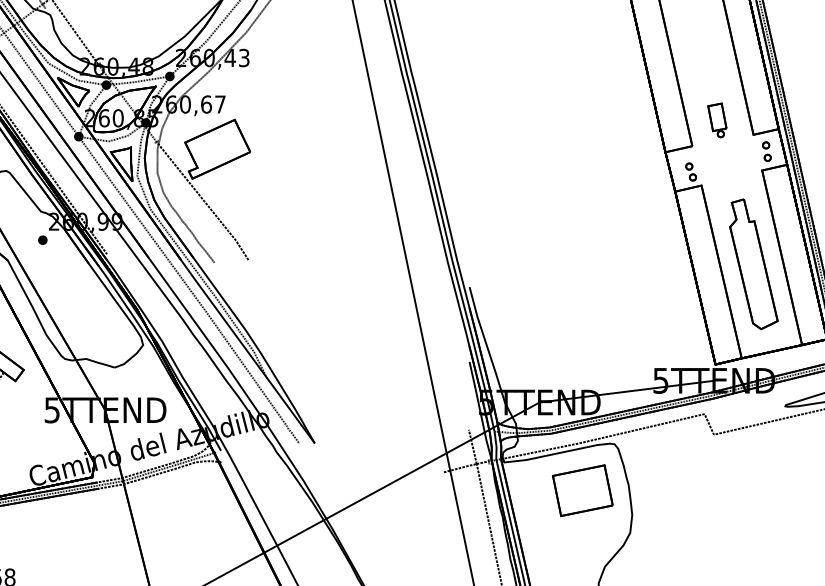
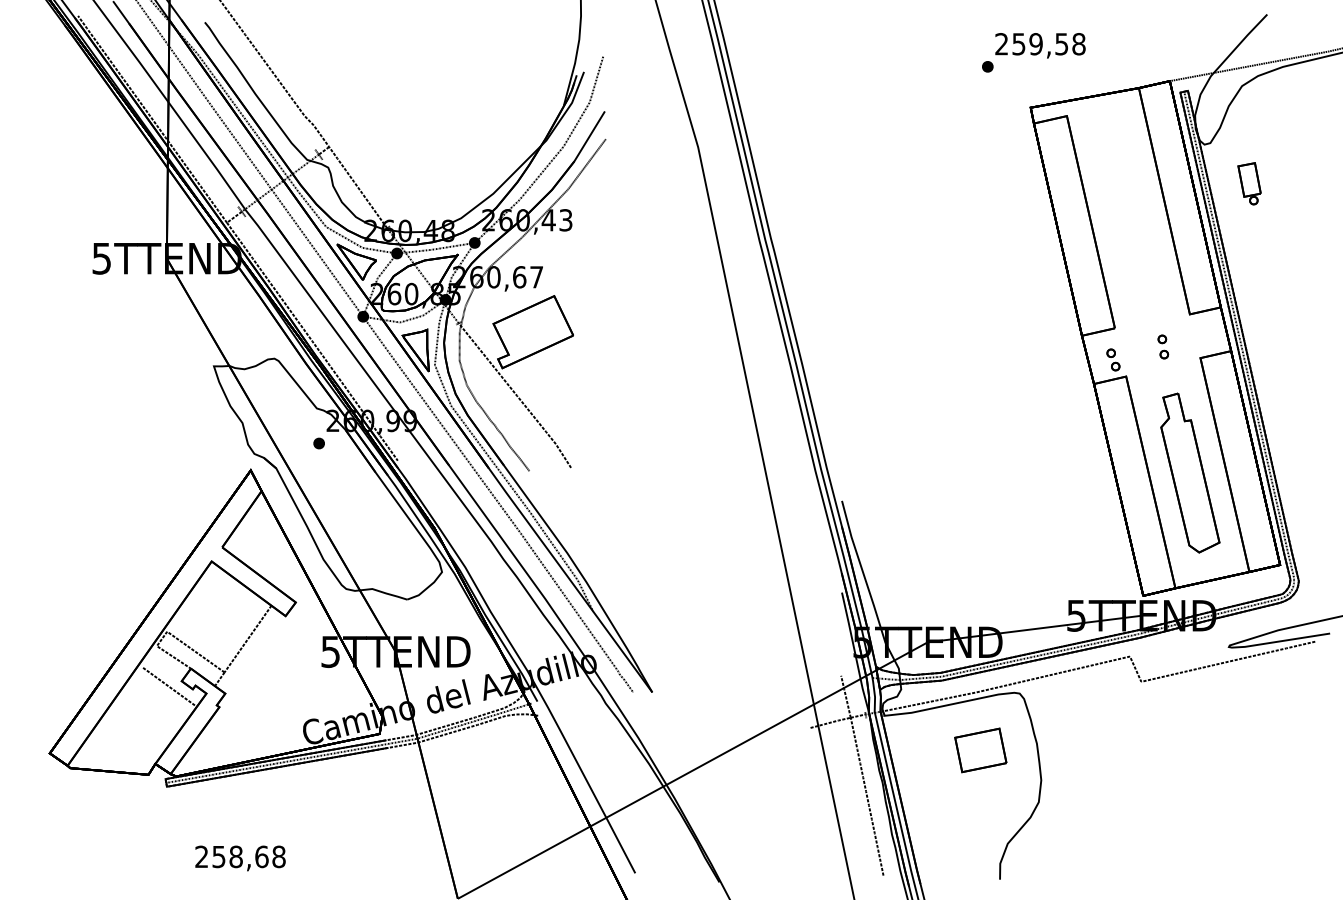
part: (717, 120) -> (1249, 183), moved
part: (767, 151) -> (1163, 346), moved
part: (582, 490) -> (980, 750), size x0.7

